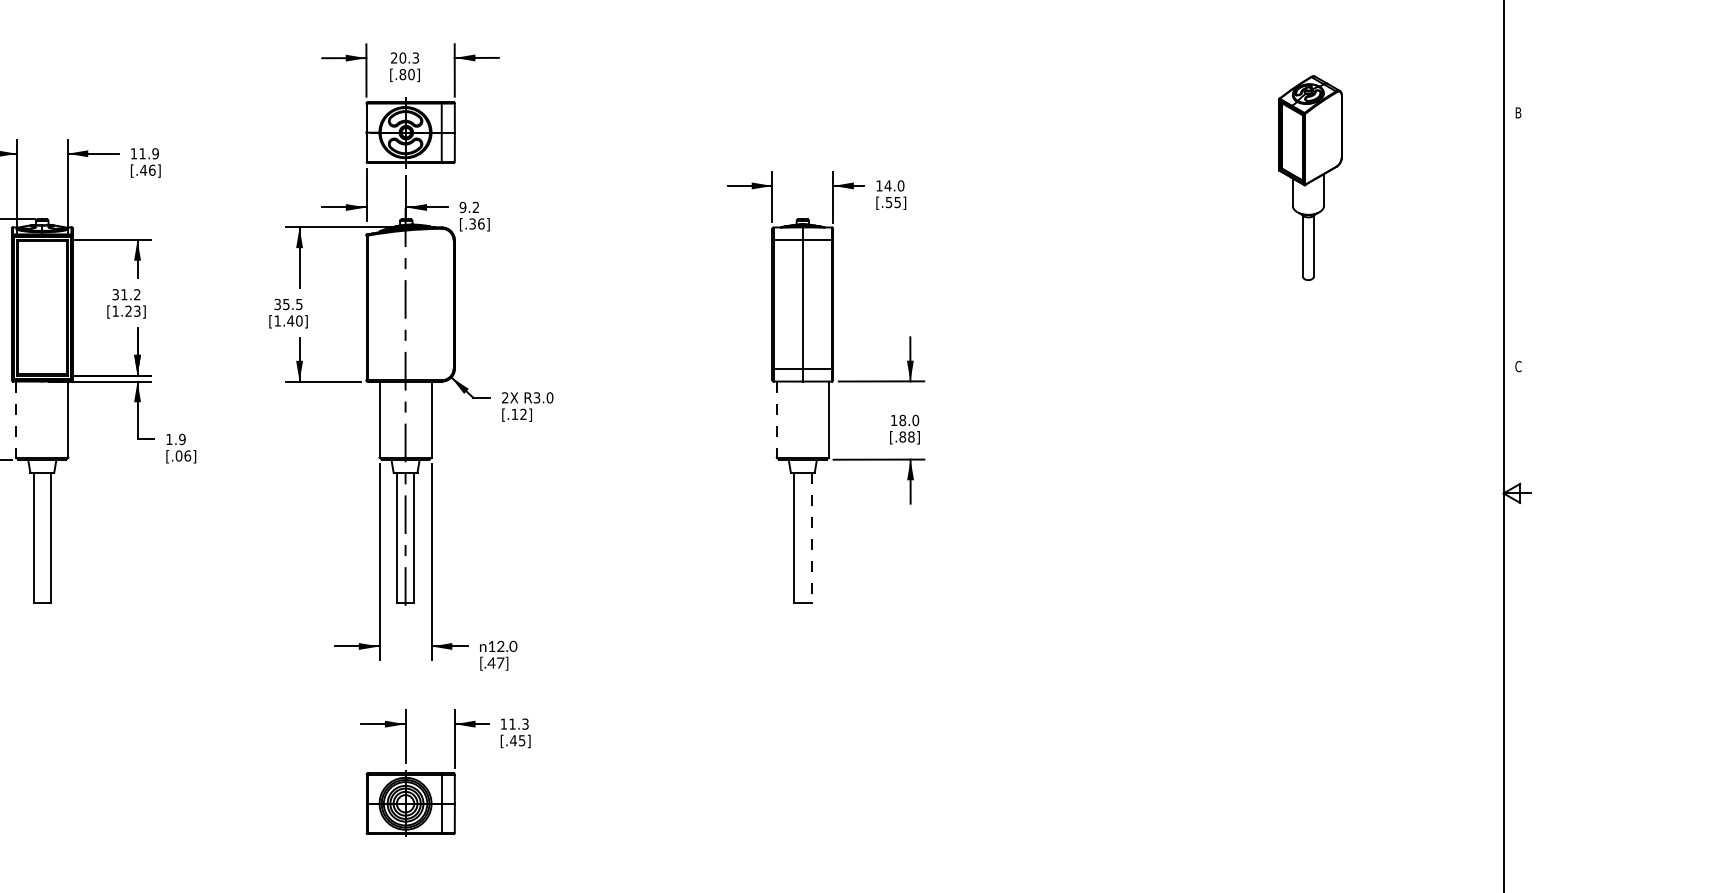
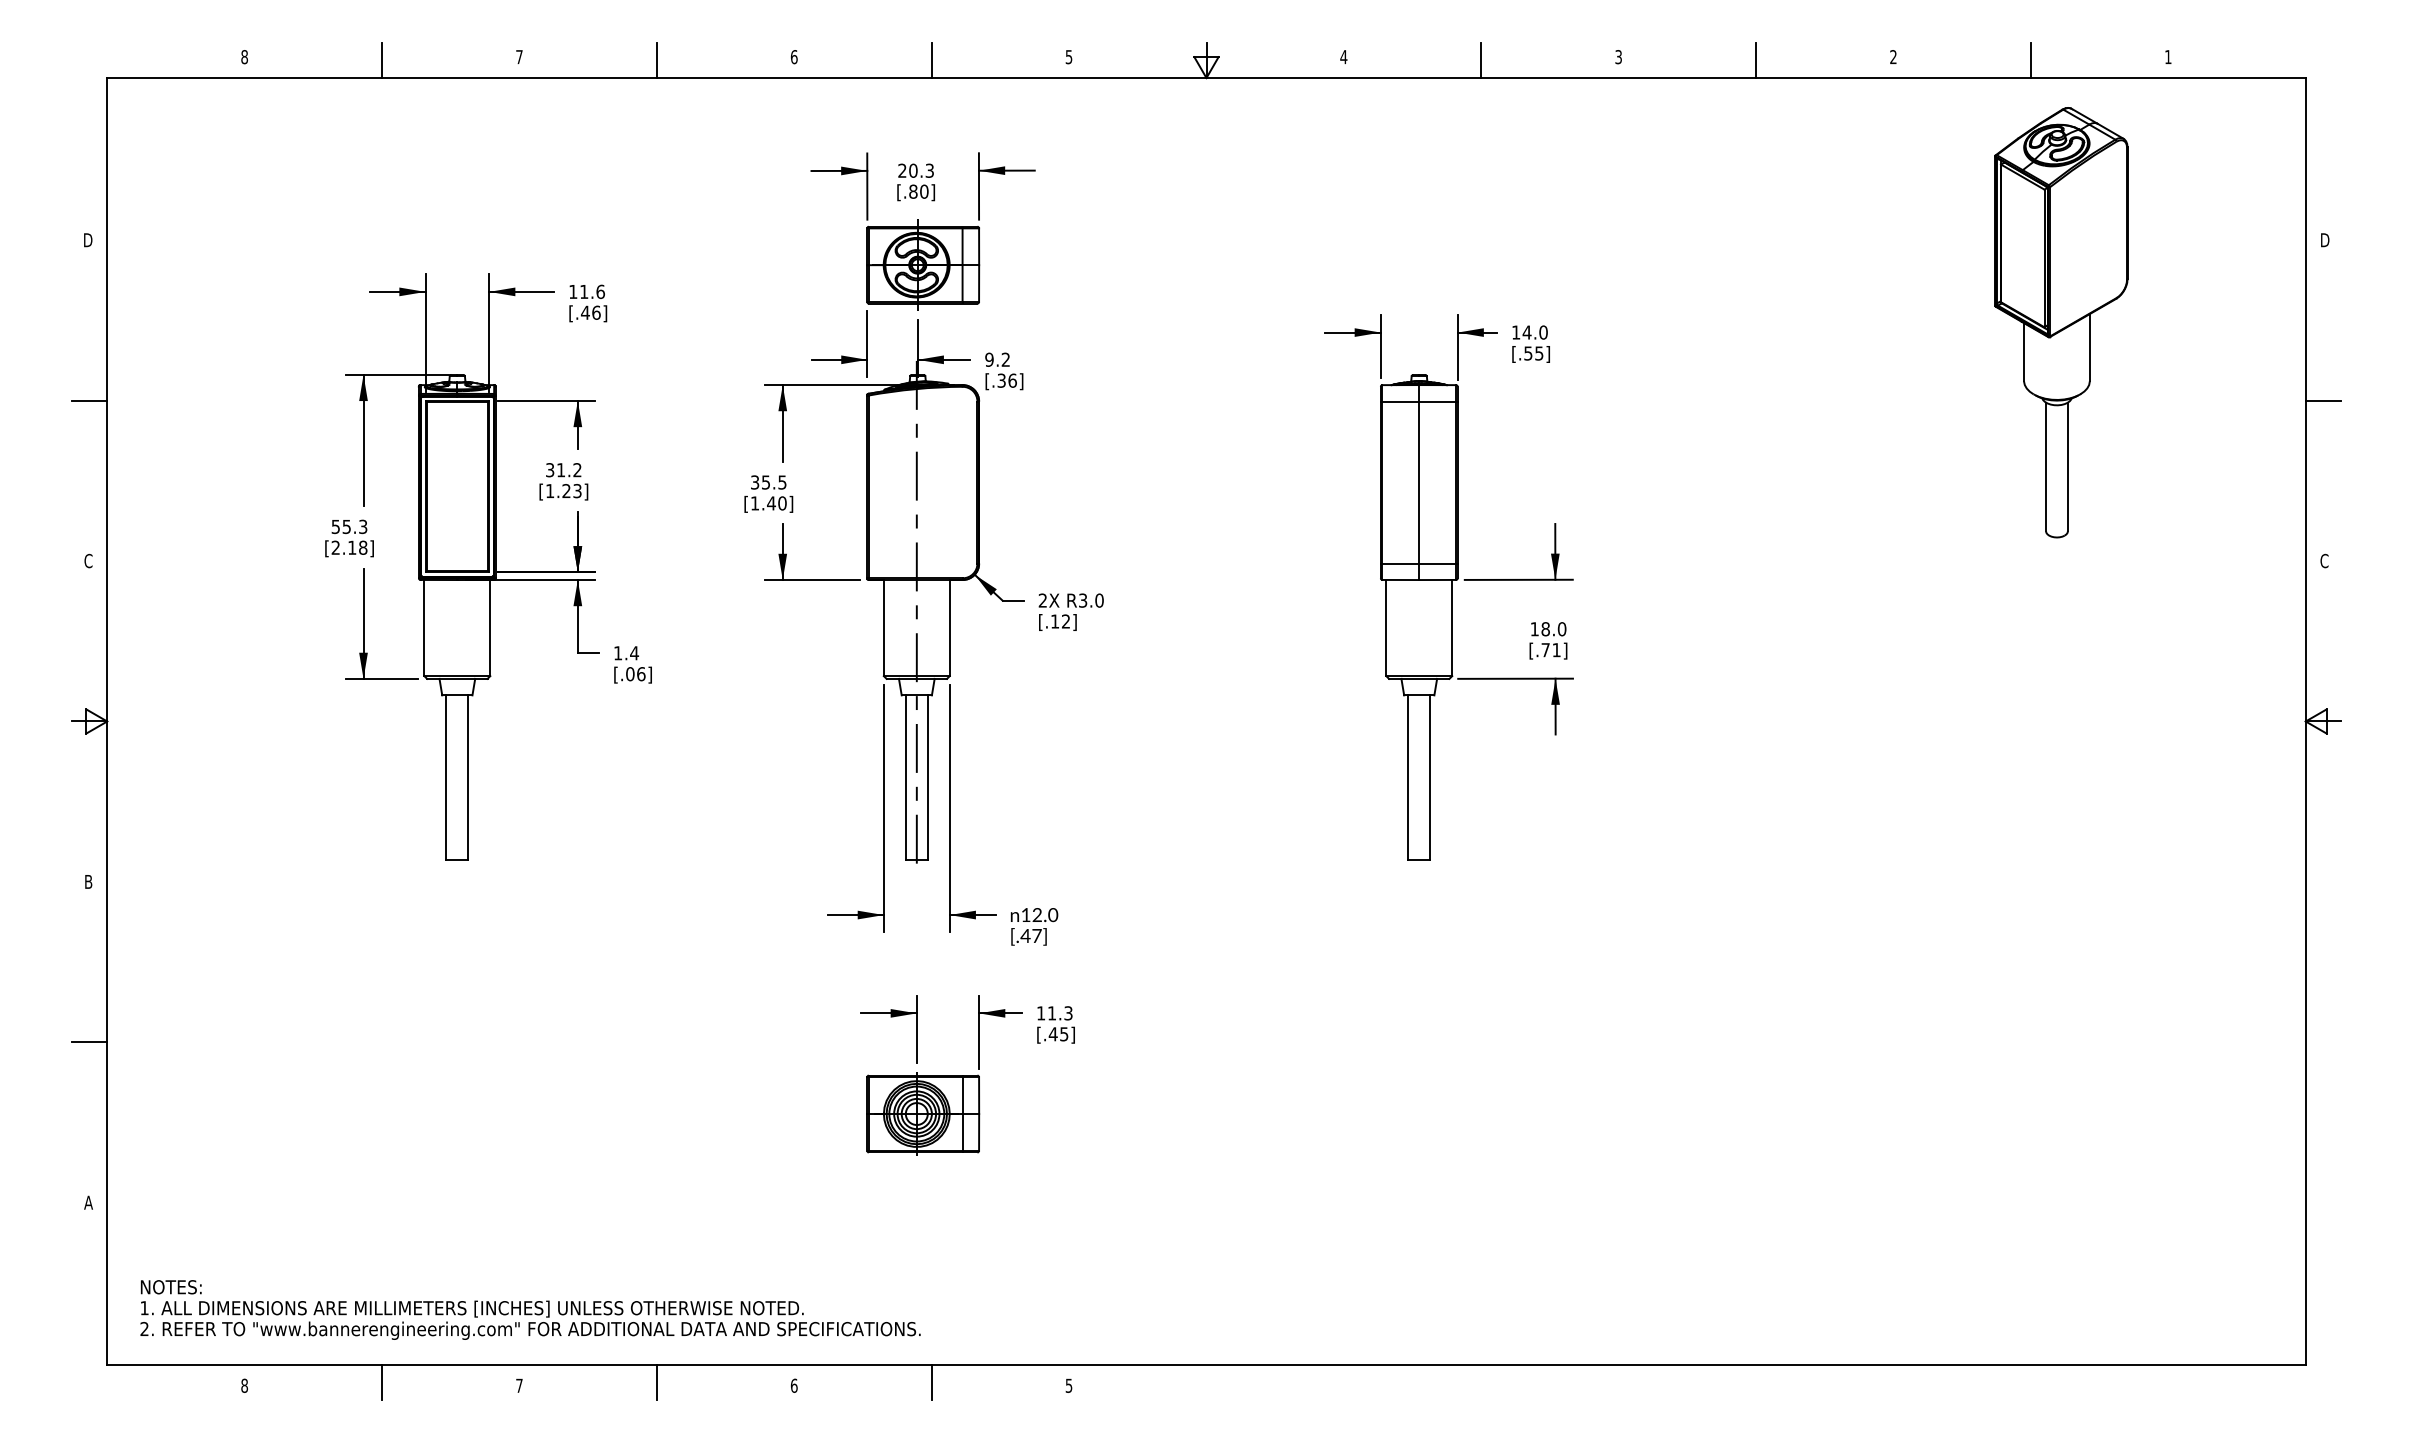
text: (1519, 113) -> (2325, 240), B -> D
text: (155, 153) -> (600, 291), 11.9 -> 11.6
part: (1310, 177) -> (2061, 322), size x1.67
line: (1516, 239) -> (2322, 400), added
line: (16, 419) -> (424, 628), dashed -> solid
line: (776, 419) -> (1386, 628), dashed -> solid
text: (906, 437) -> (1550, 650), [.88] -> [.71]
text: (182, 439) -> (634, 653), 1.9 -> 1.4
line: (811, 538) -> (1430, 778), dashed -> solid

